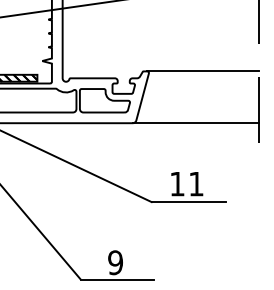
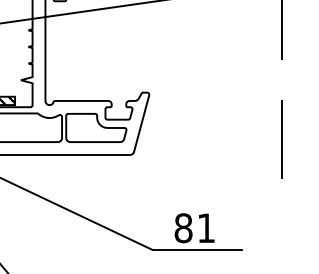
line: (202, 71) -> (213, 92), removed
line: (195, 123) -> (205, 155), removed
text: (177, 183) -> (183, 227), 11 -> 81

